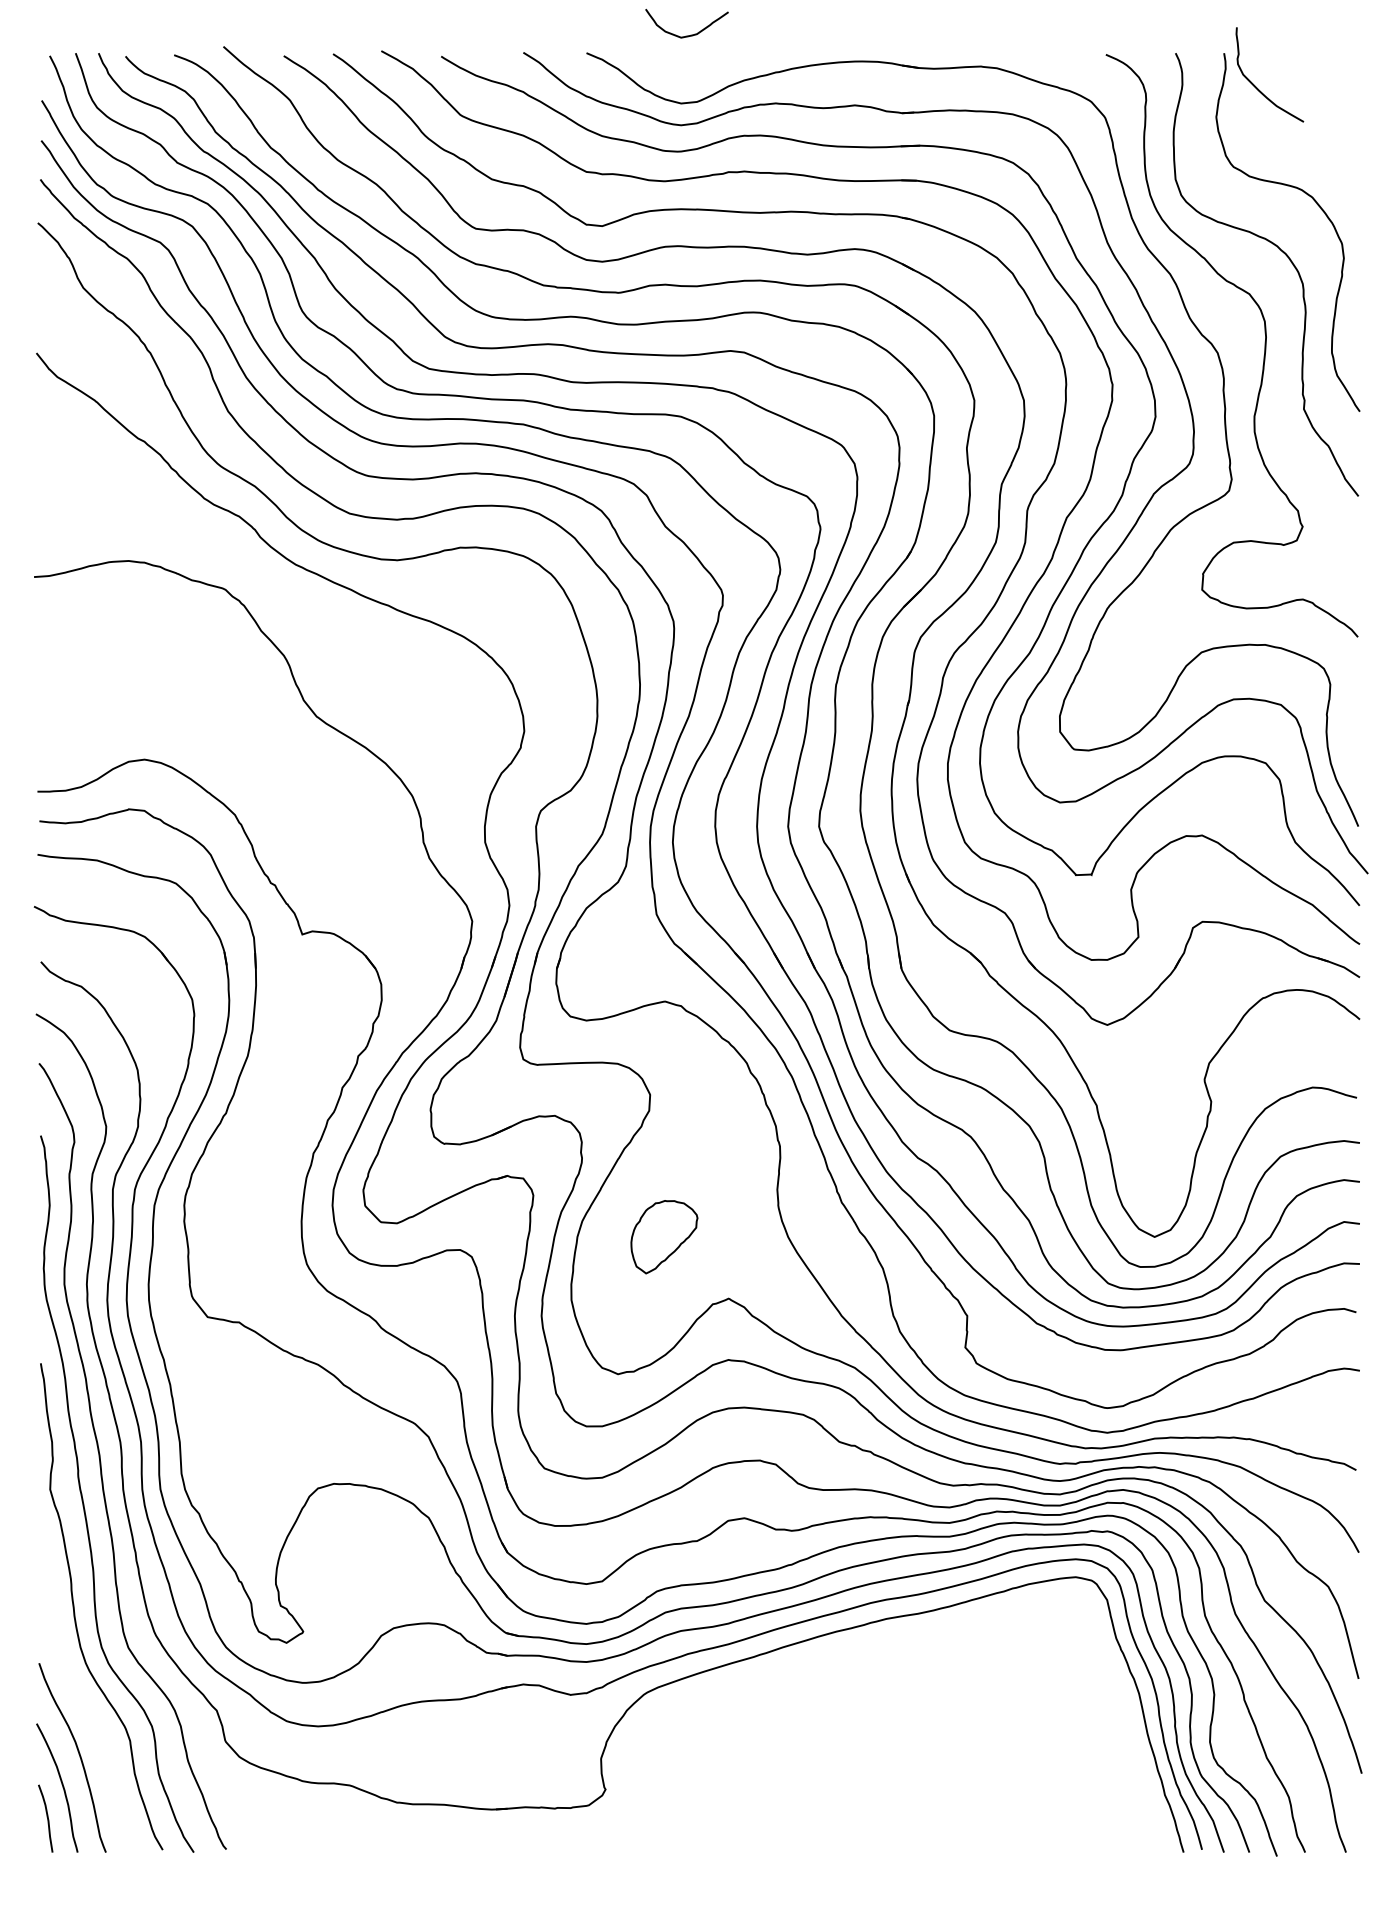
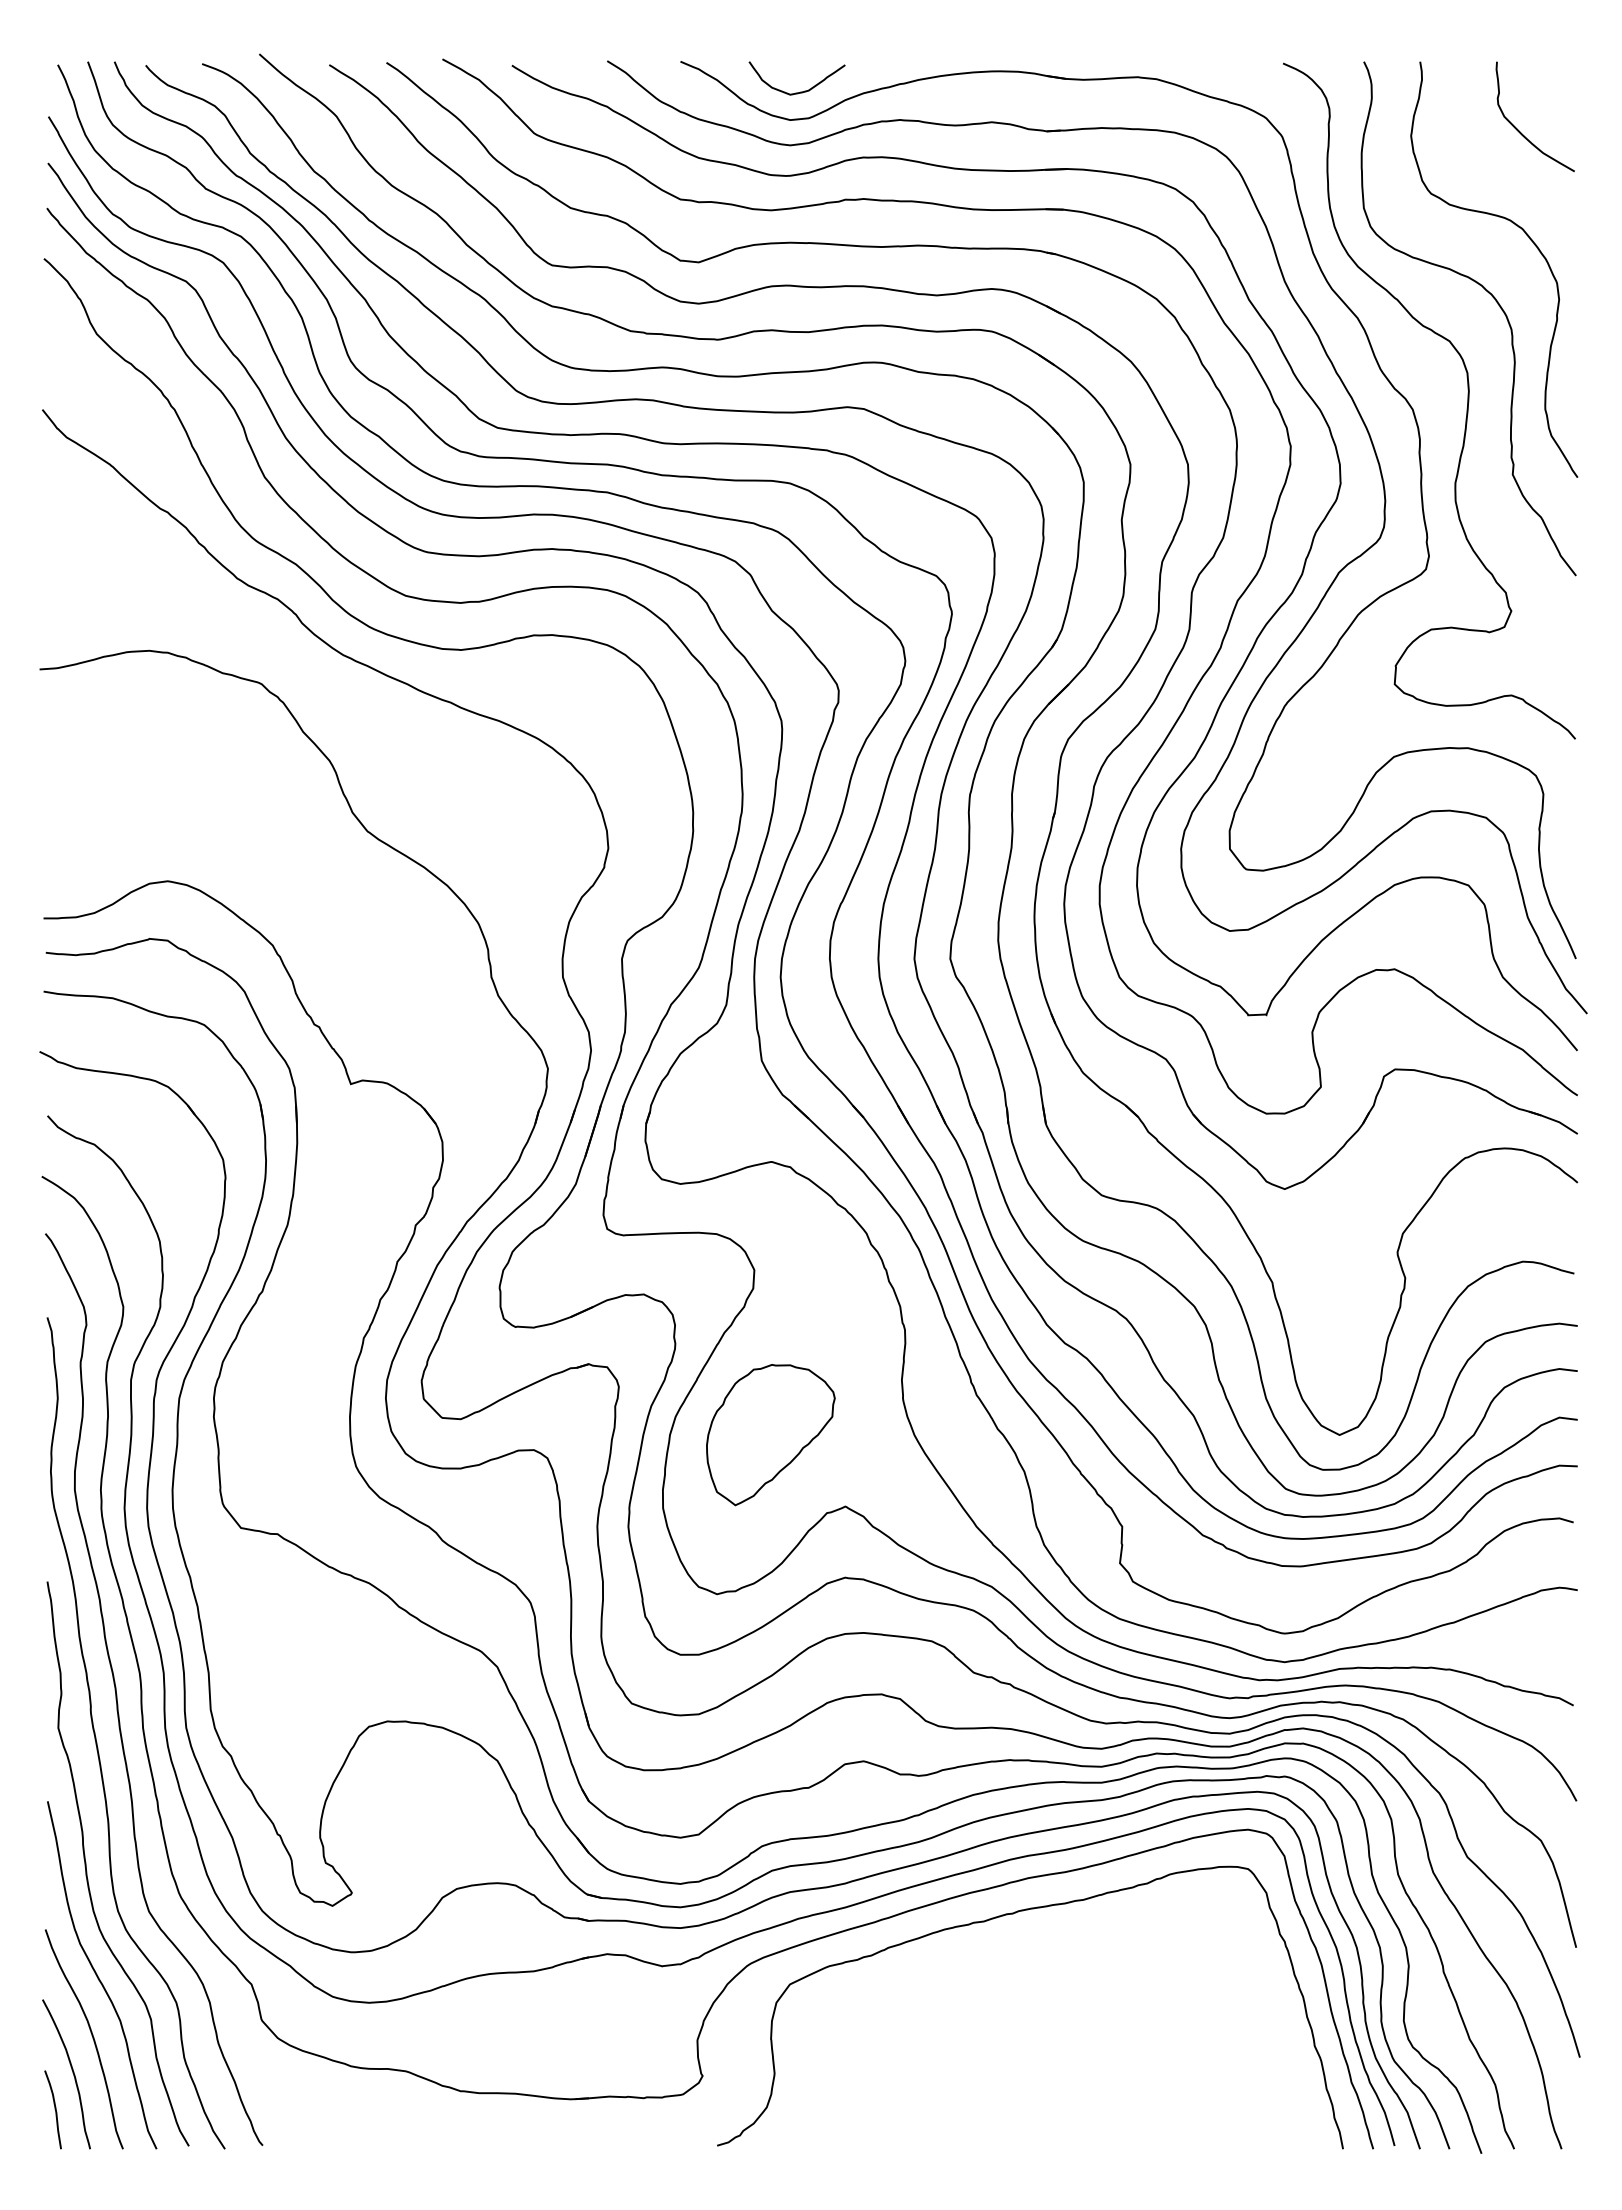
curve: (689, 34) -> (800, 91), moved
curve: (1256, 86) -> (1519, 130), moved
part: (664, 1237) -> (770, 1435), size x1.67
curve: (873, 1650) -> (1013, 1914), added
curve: (85, 1704) -> (99, 1977), added

